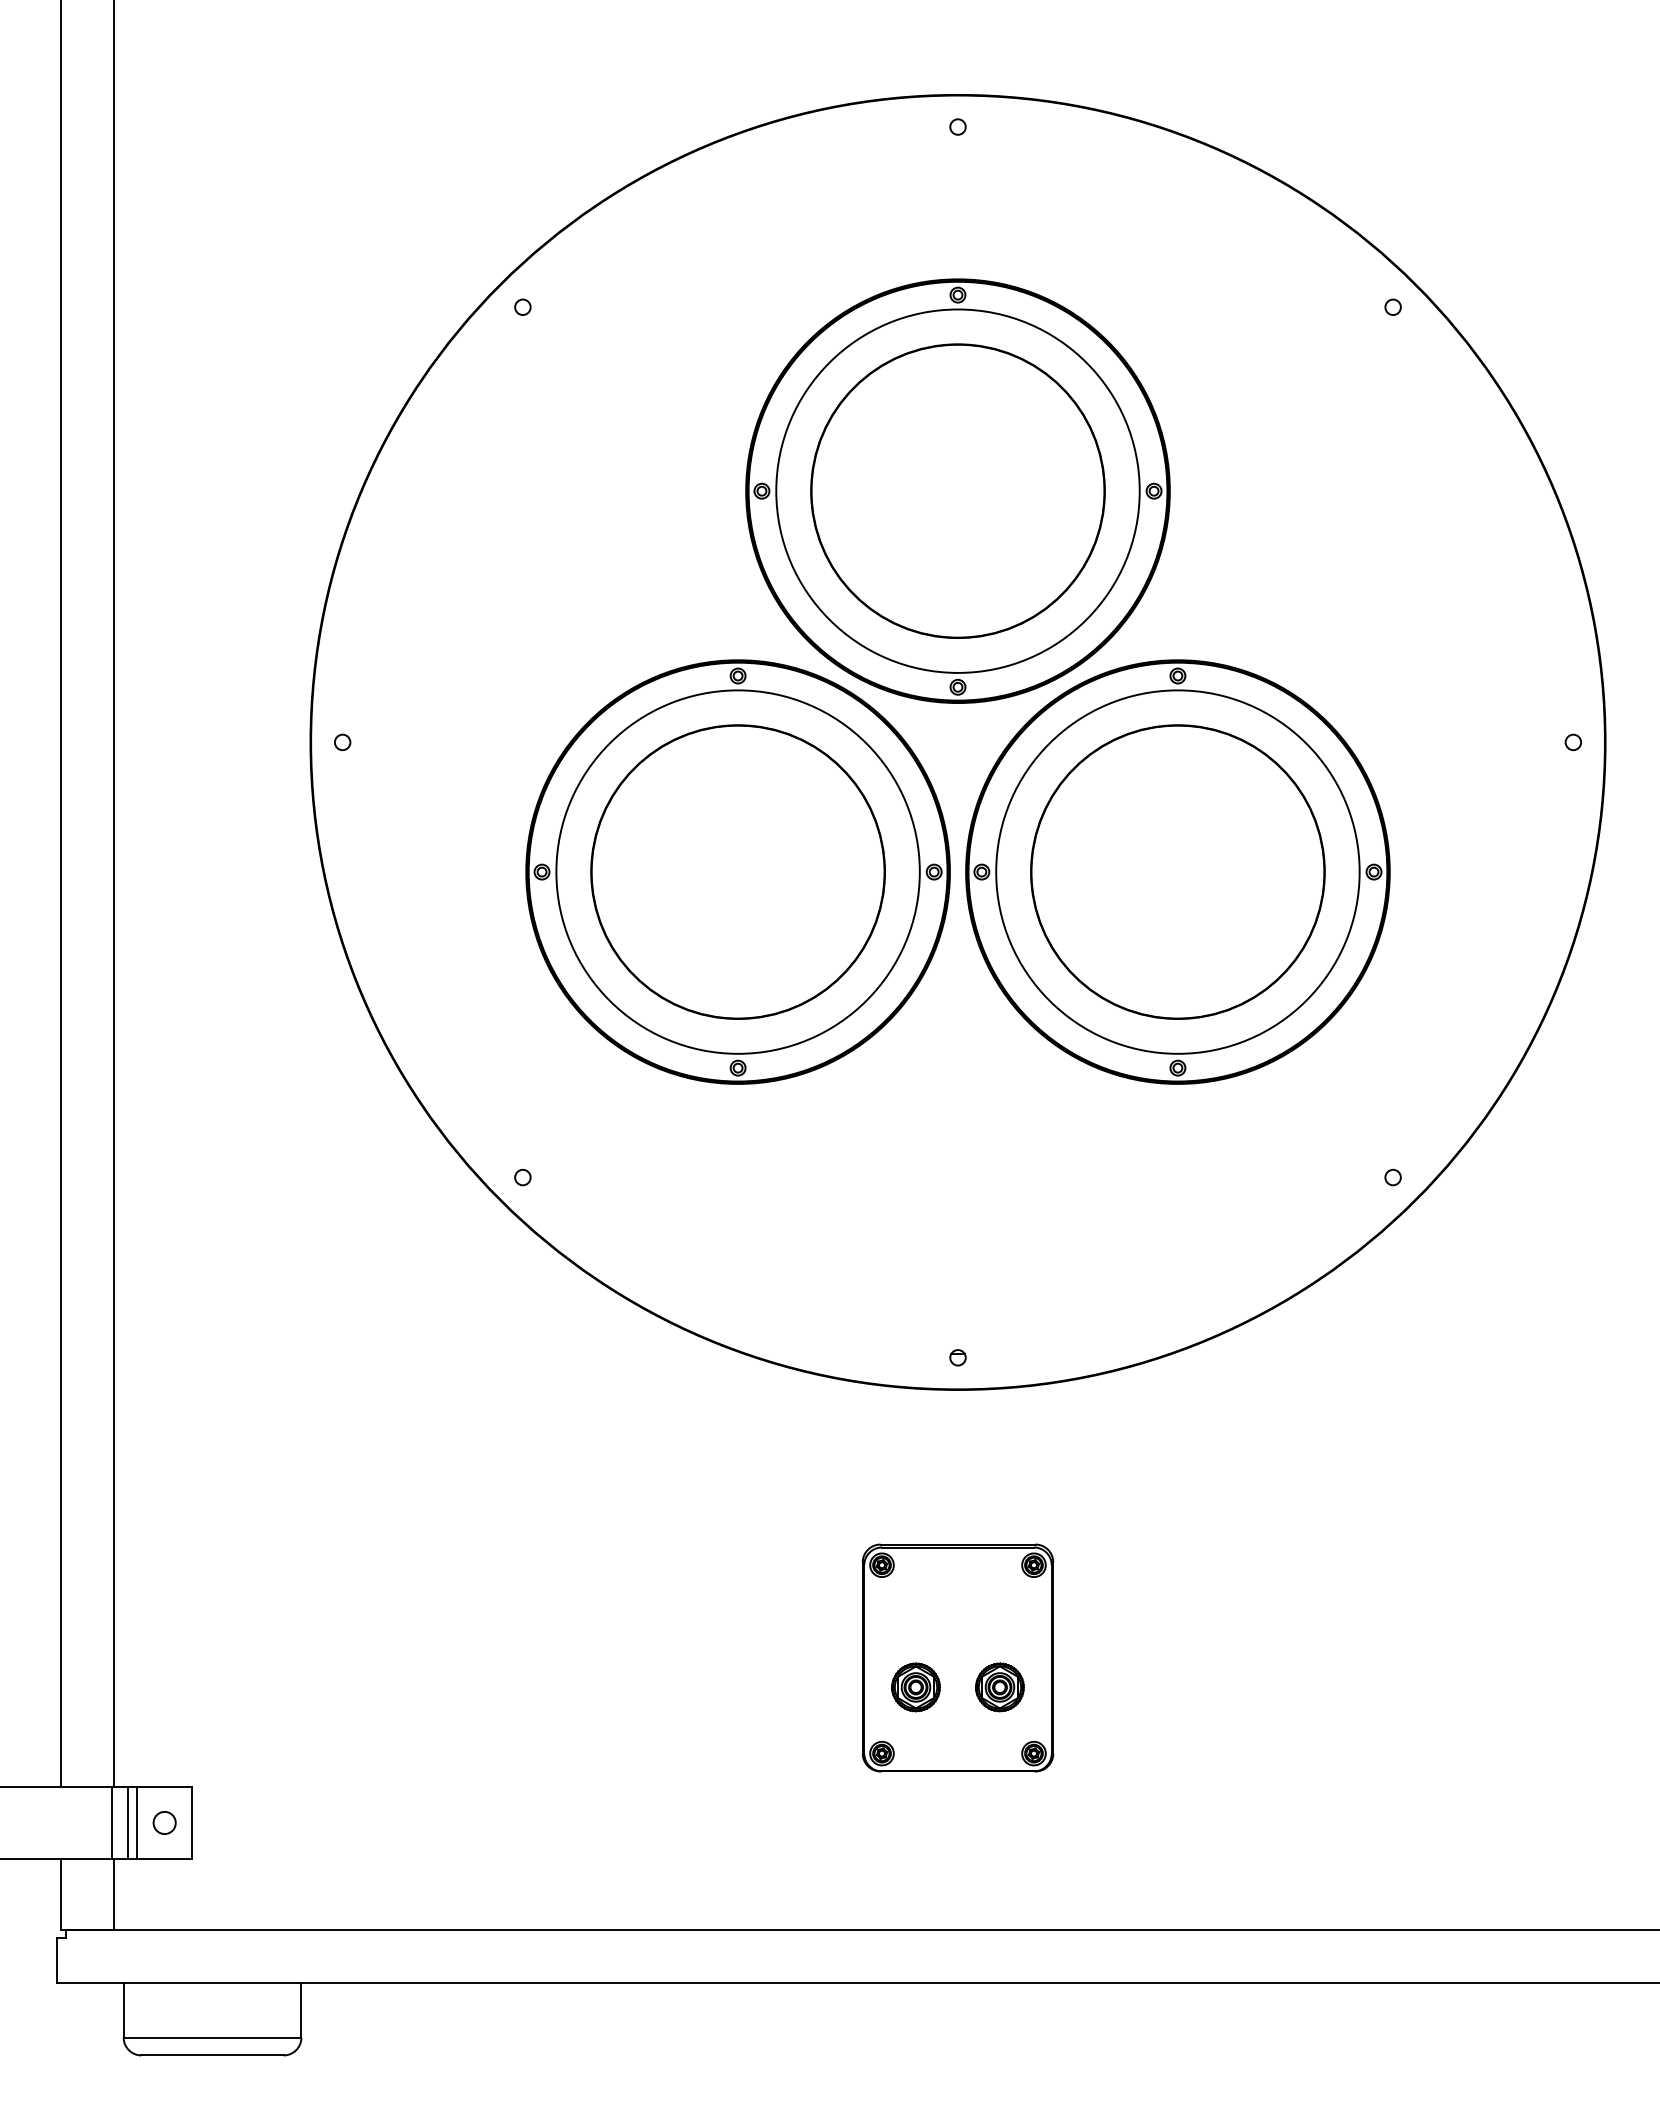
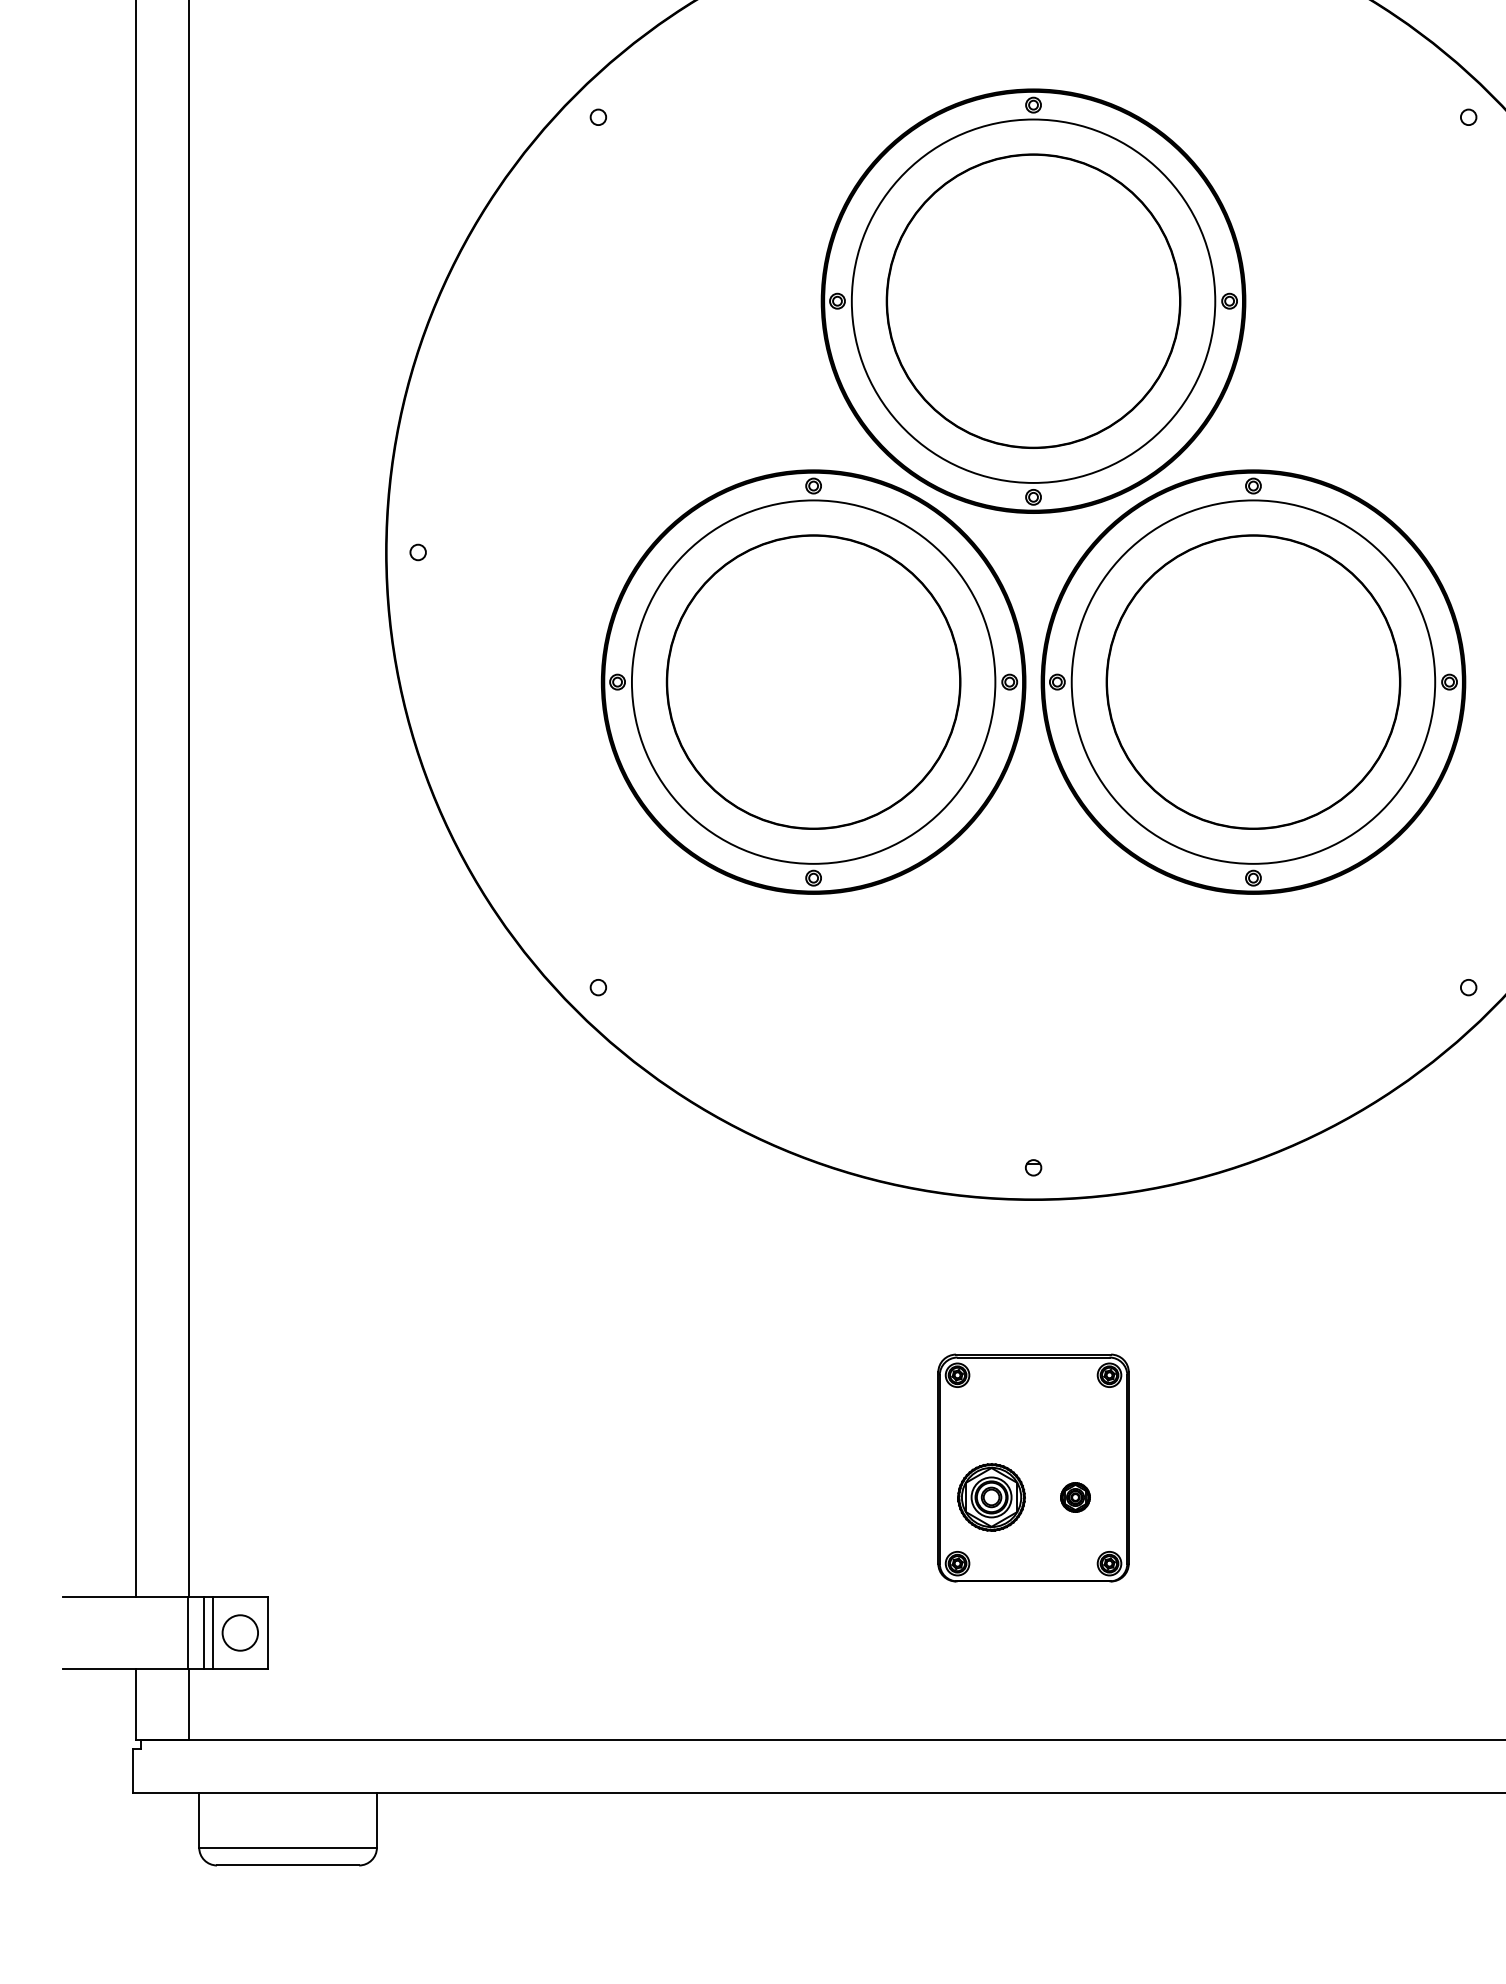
part: (915, 1687) -> (991, 1497), size x1.4
part: (999, 1687) -> (1075, 1497), size x0.6
circle: (164, 1822) -> (240, 1632), size x1.6

